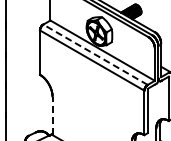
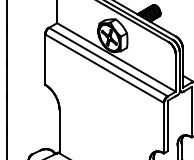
line: (95, 54) -> (108, 61), dashed -> solid
line: (52, 115) -> (59, 131), dashed -> solid

